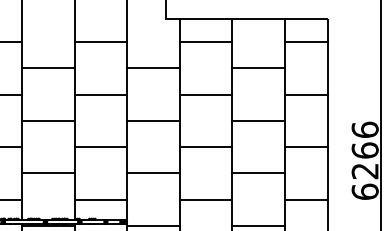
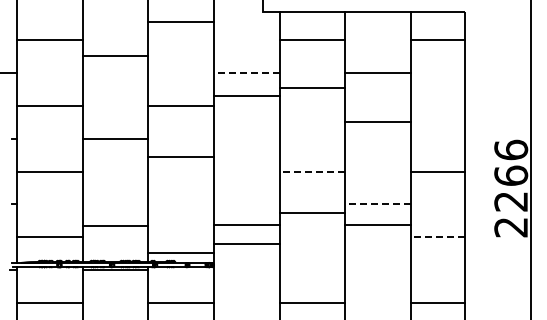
line: (101, 42) -> (181, 22), moved
line: (48, 68) -> (115, 56), moved
line: (153, 68) -> (246, 73), solid -> dashed
line: (206, 94) -> (312, 87), moved
line: (306, 94) -> (437, 105), removed
line: (153, 120) -> (246, 95), moved
line: (258, 120) -> (378, 121), moved
line: (101, 147) -> (181, 156), moved
line: (206, 147) -> (312, 171), solid -> dashed
line: (48, 173) -> (115, 226), moved
line: (153, 173) -> (246, 225), moved
line: (258, 173) -> (378, 204), solid -> dashed
text: (365, 191) -> (511, 227), 6266 -> 2266
line: (101, 199) -> (181, 253), moved
line: (206, 199) -> (312, 213), moved
line: (306, 199) -> (438, 237), solid -> dashed
line: (153, 226) -> (246, 244), moved
line: (258, 226) -> (378, 225), moved

